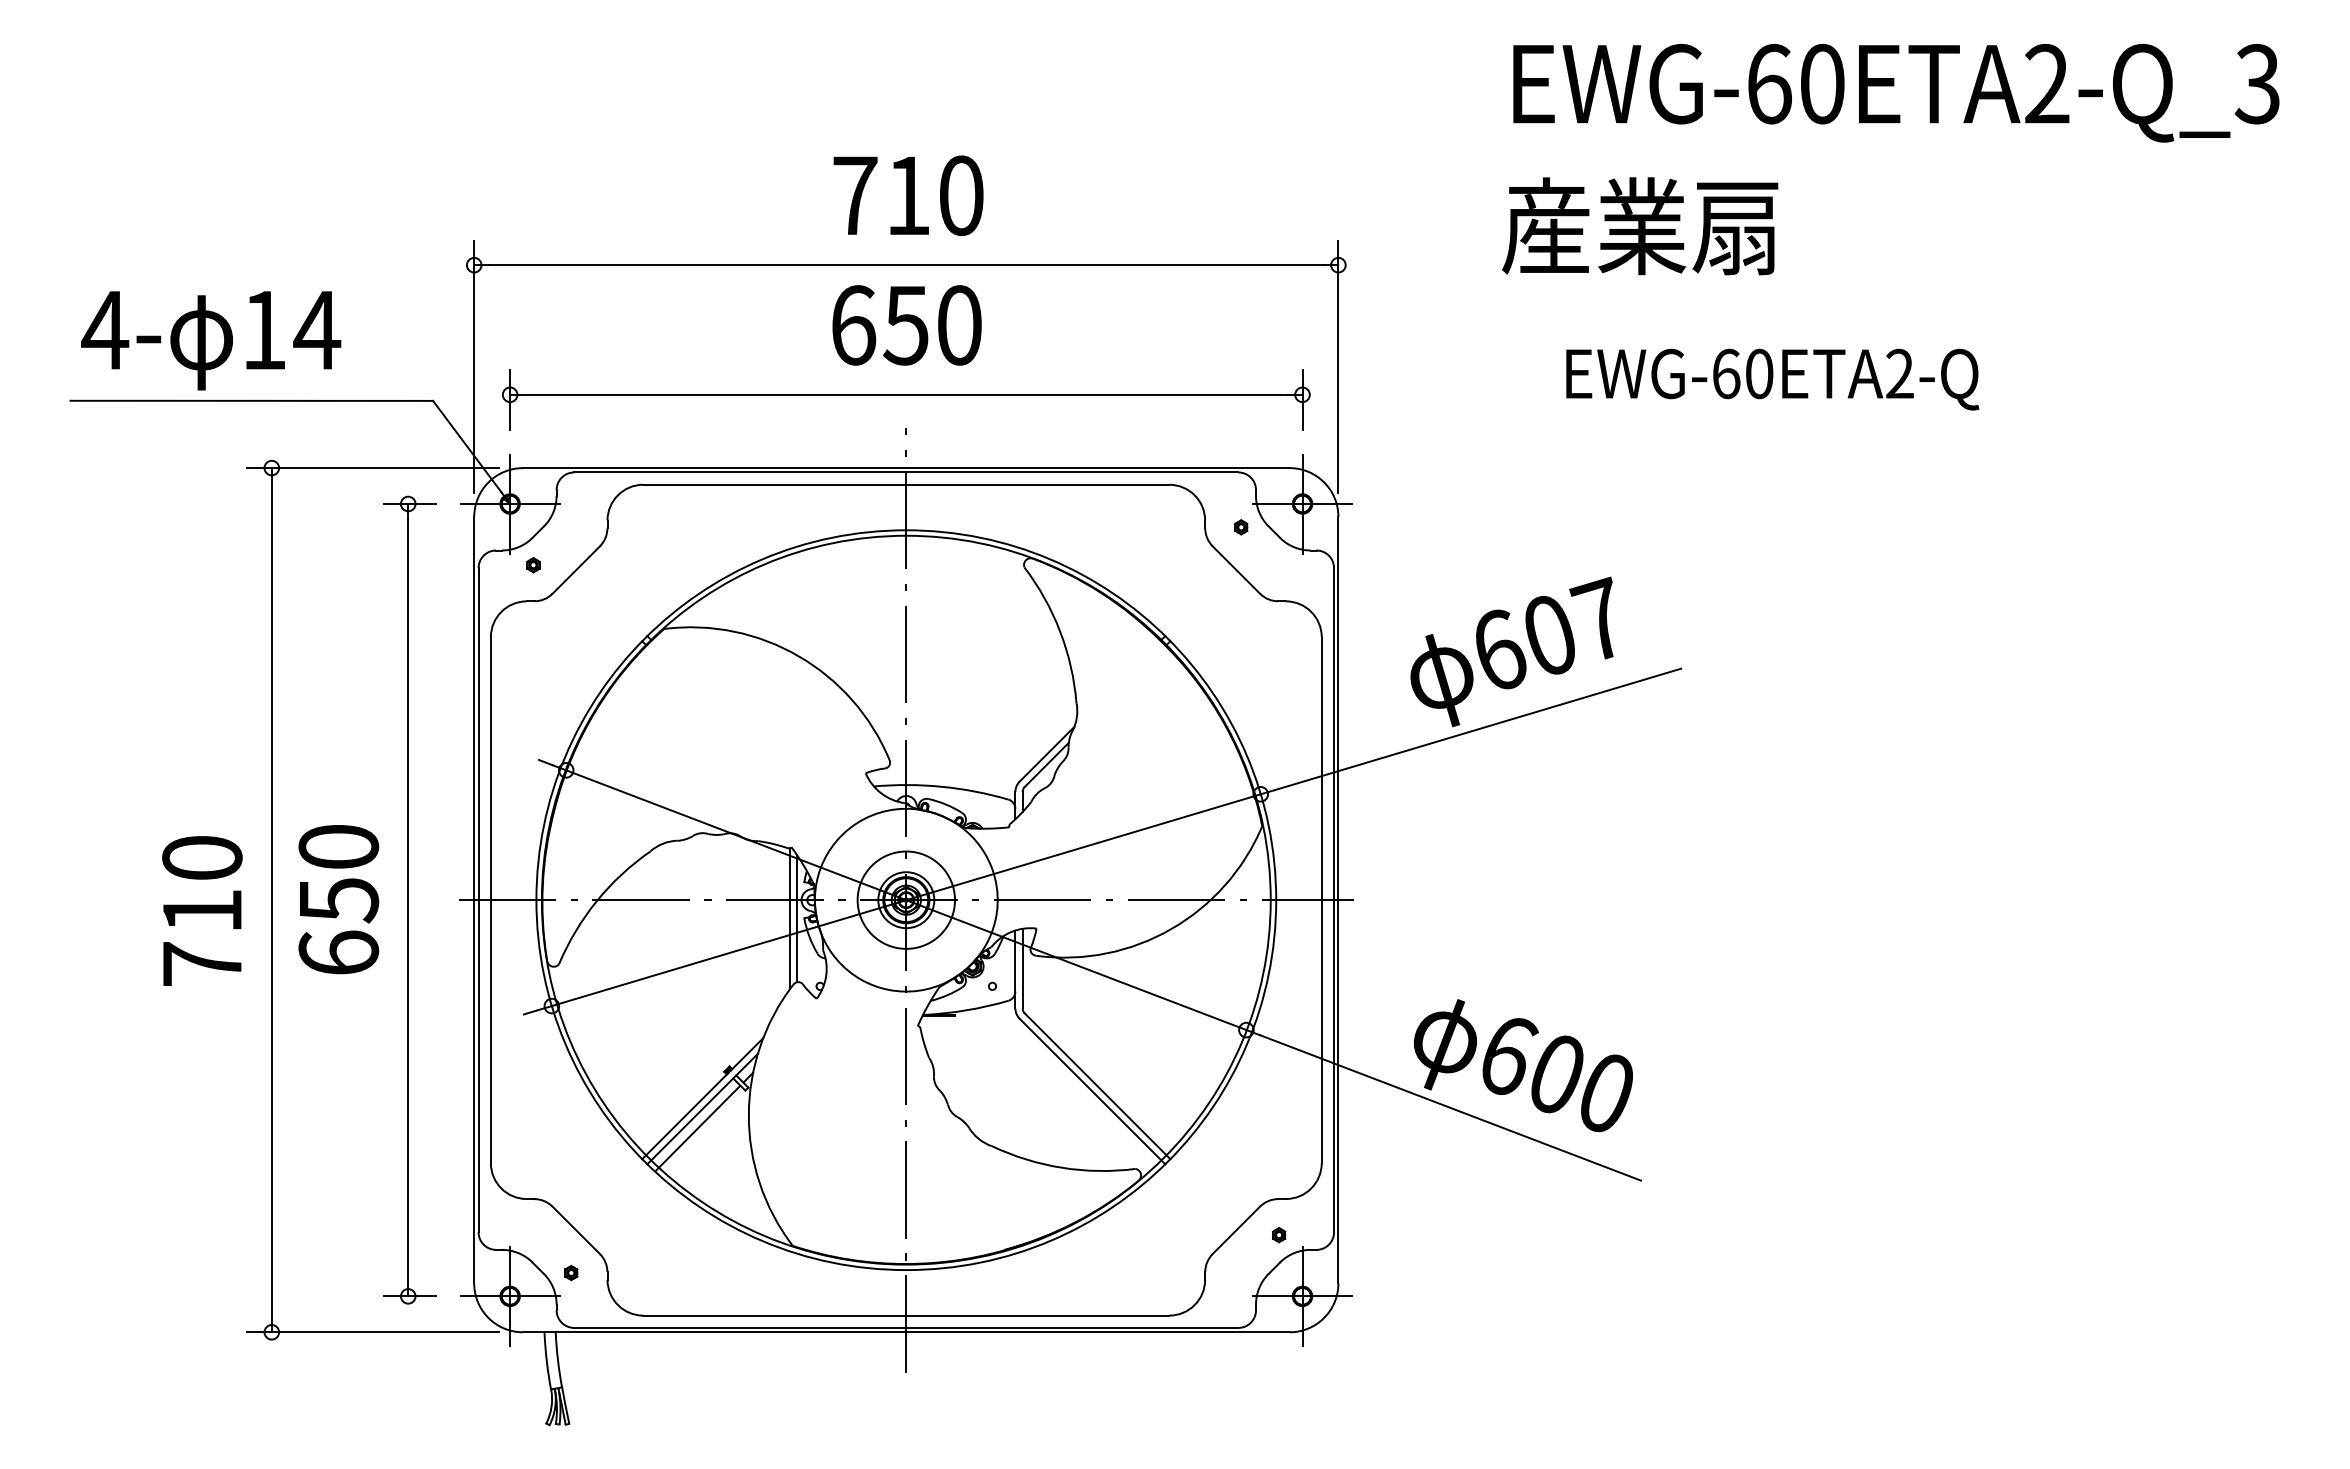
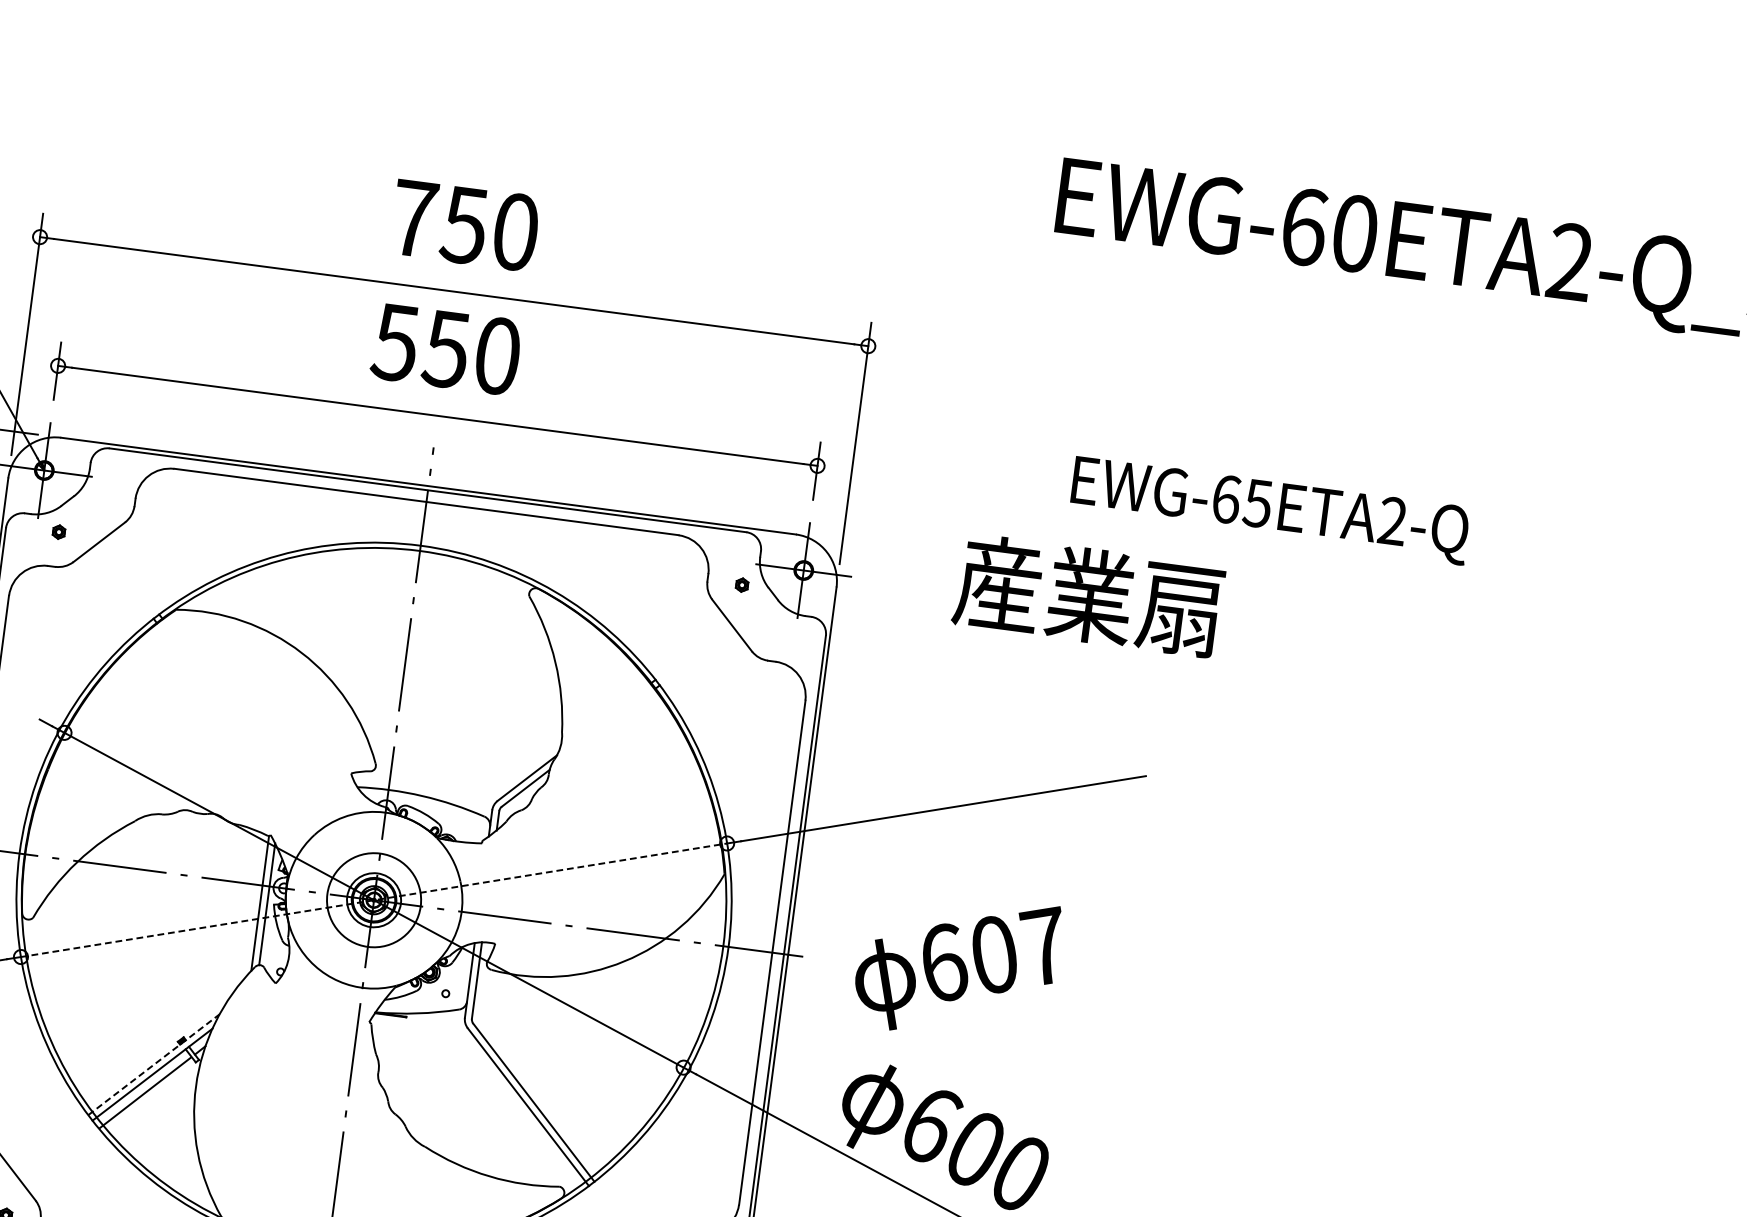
text: (907, 196) -> (463, 225), 710 -> 750
text: (1640, 226) -> (1089, 595), moved
text: (853, 325) -> (395, 342), 650 -> 550
text: (1759, 373) -> (1258, 503), EWG-60ETA2-Q -> EWG-65ETA2-Q
text: (1511, 651) -> (955, 965), moved
line: (906, 900) -> (374, 900), solid -> dashed
line: (702, 1098) -> (153, 1064), solid -> dashed

